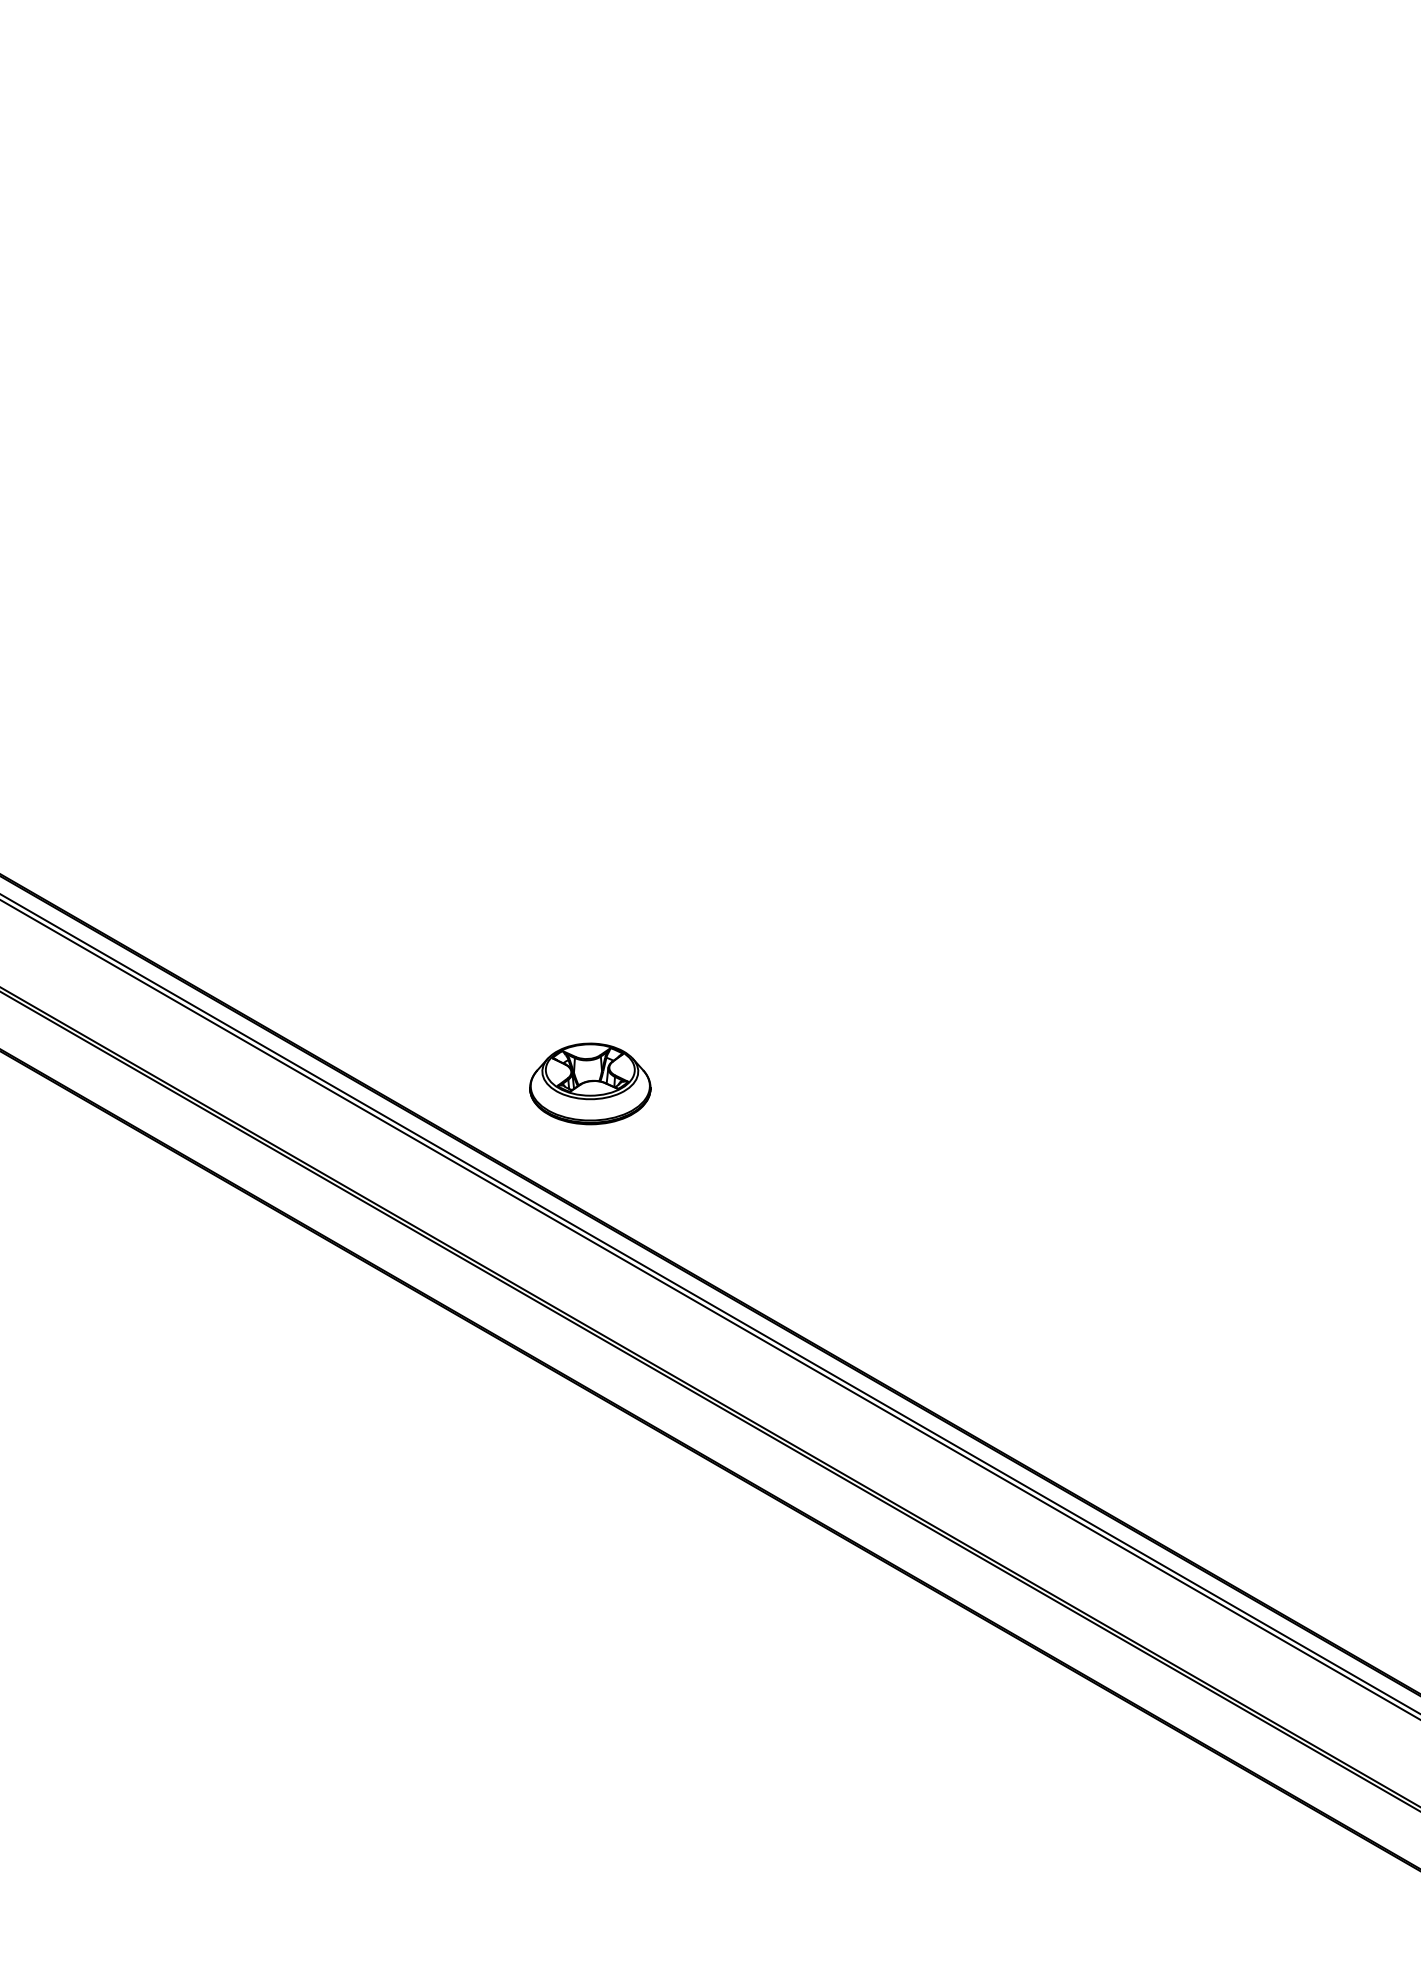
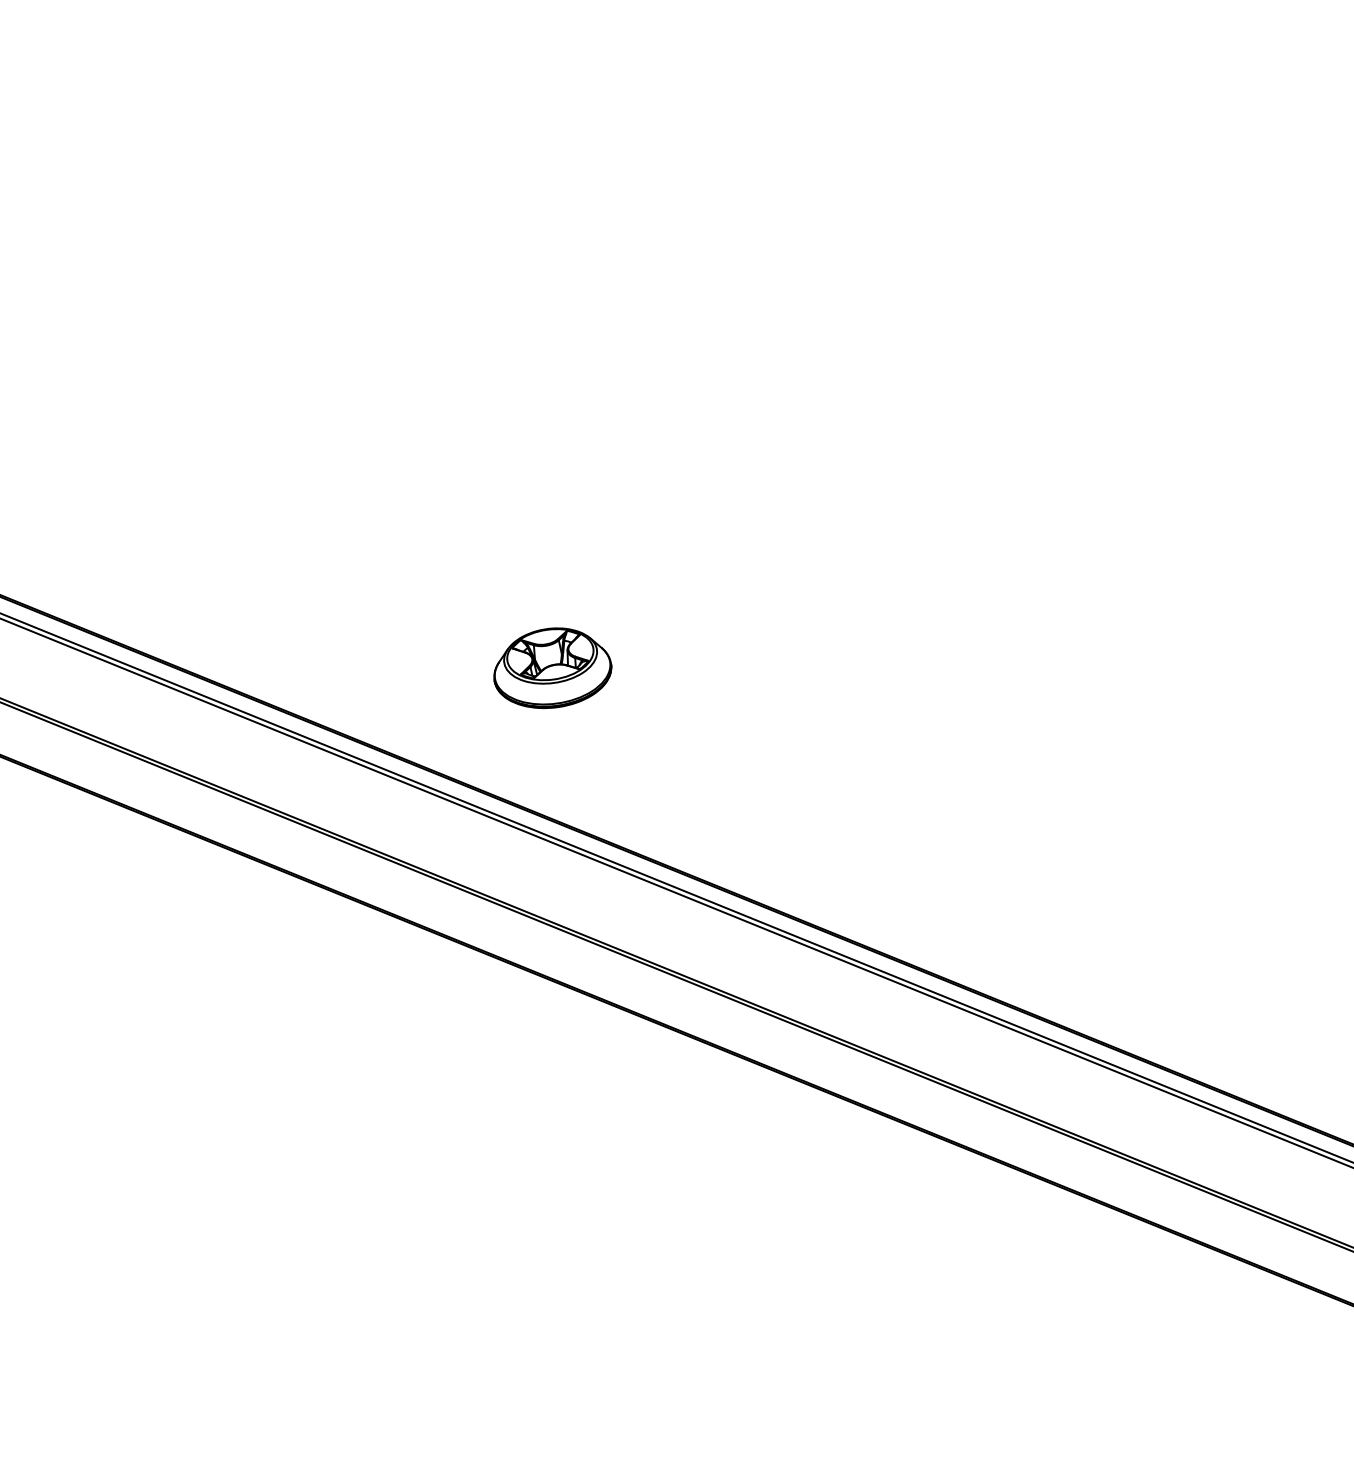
part: (590, 1083) -> (552, 667), moved

